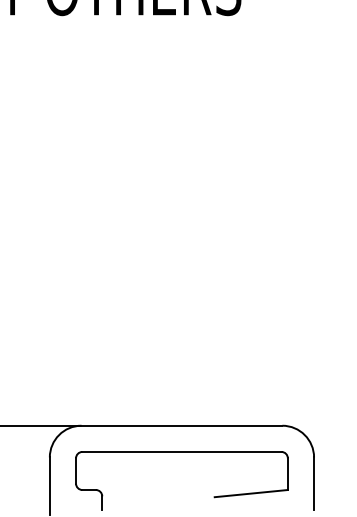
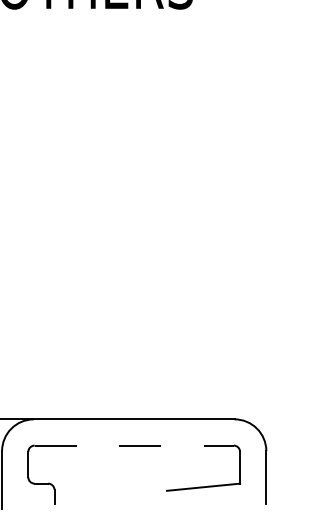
line: (181, 451) -> (133, 445), solid -> dashed

